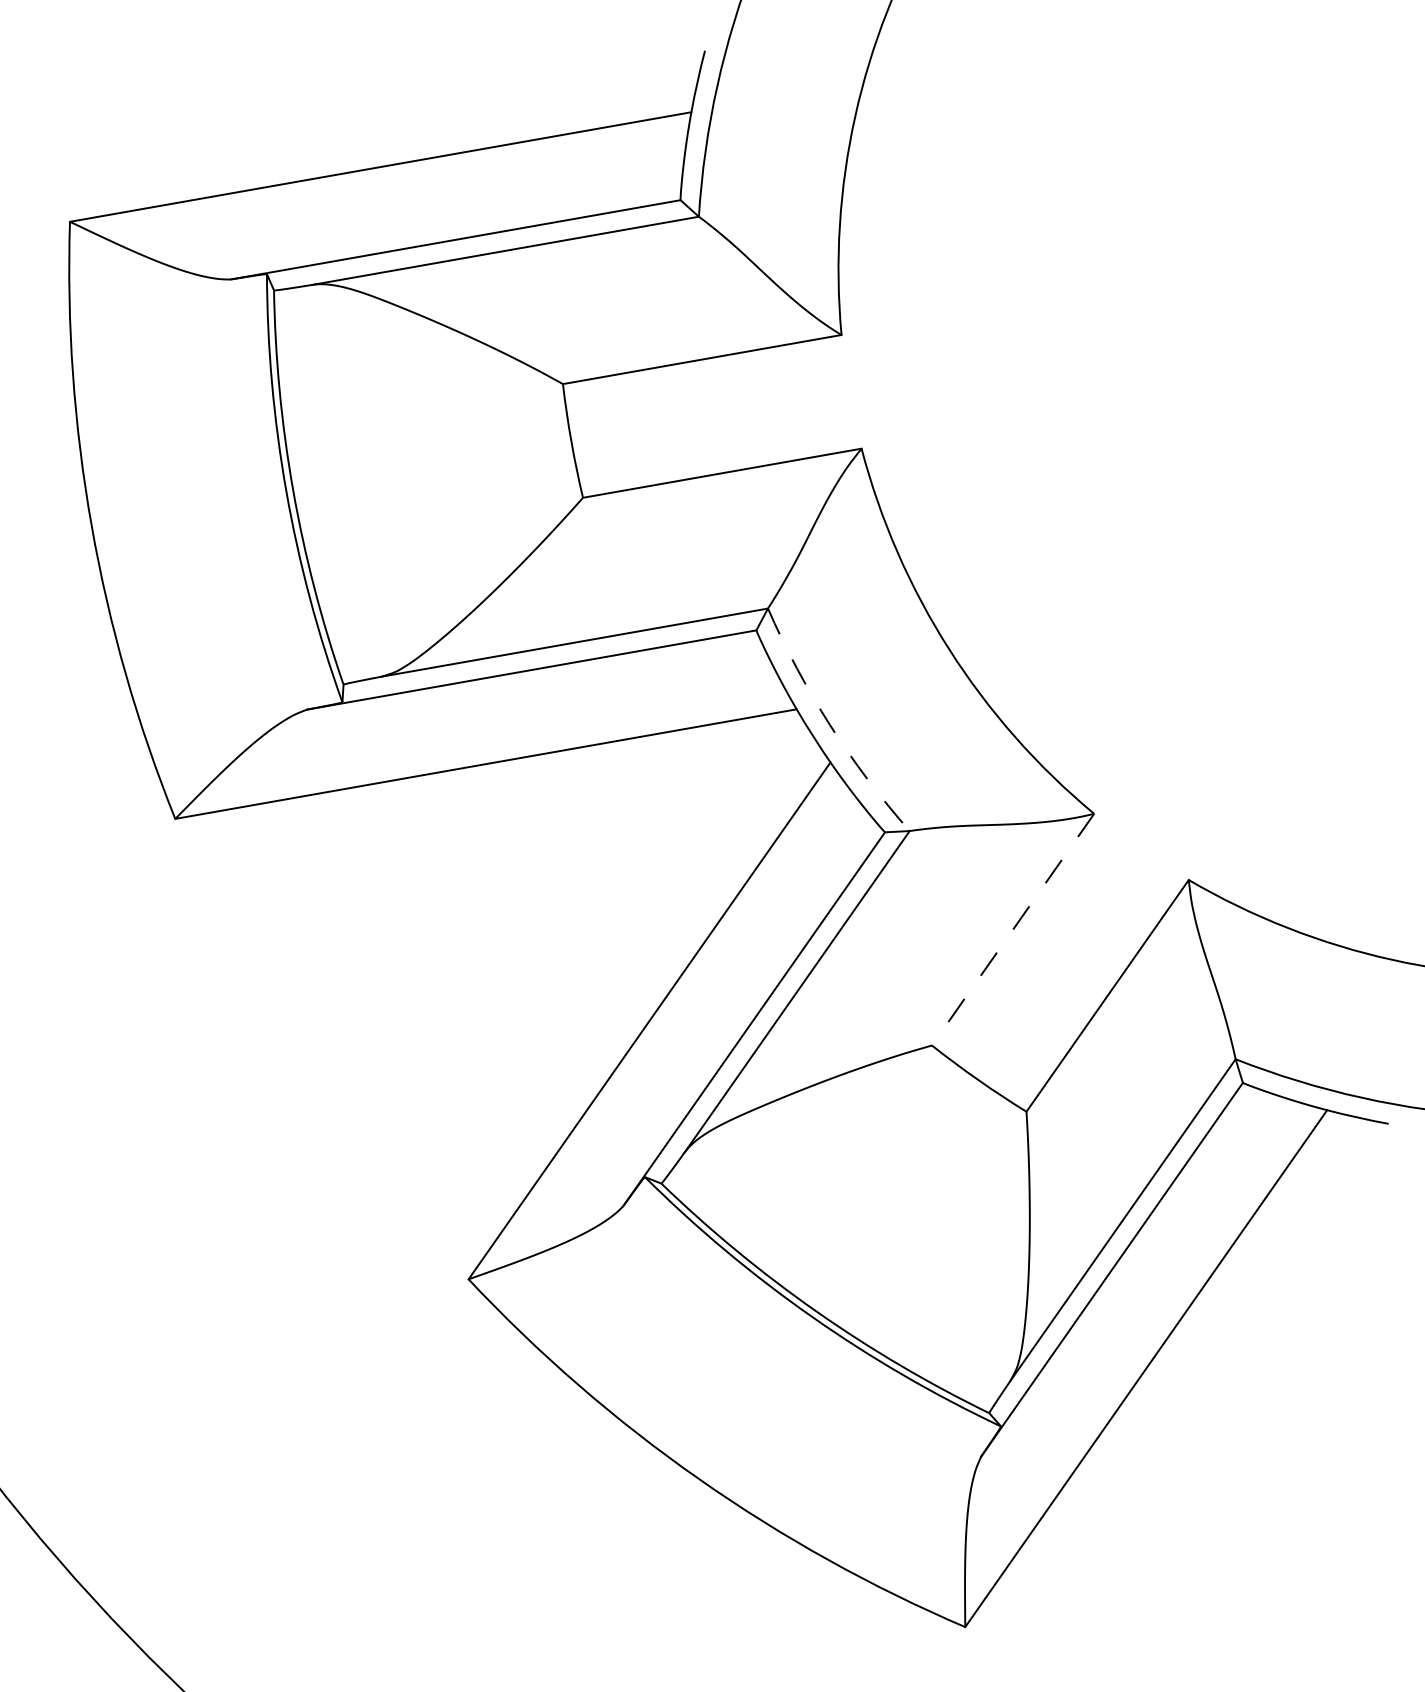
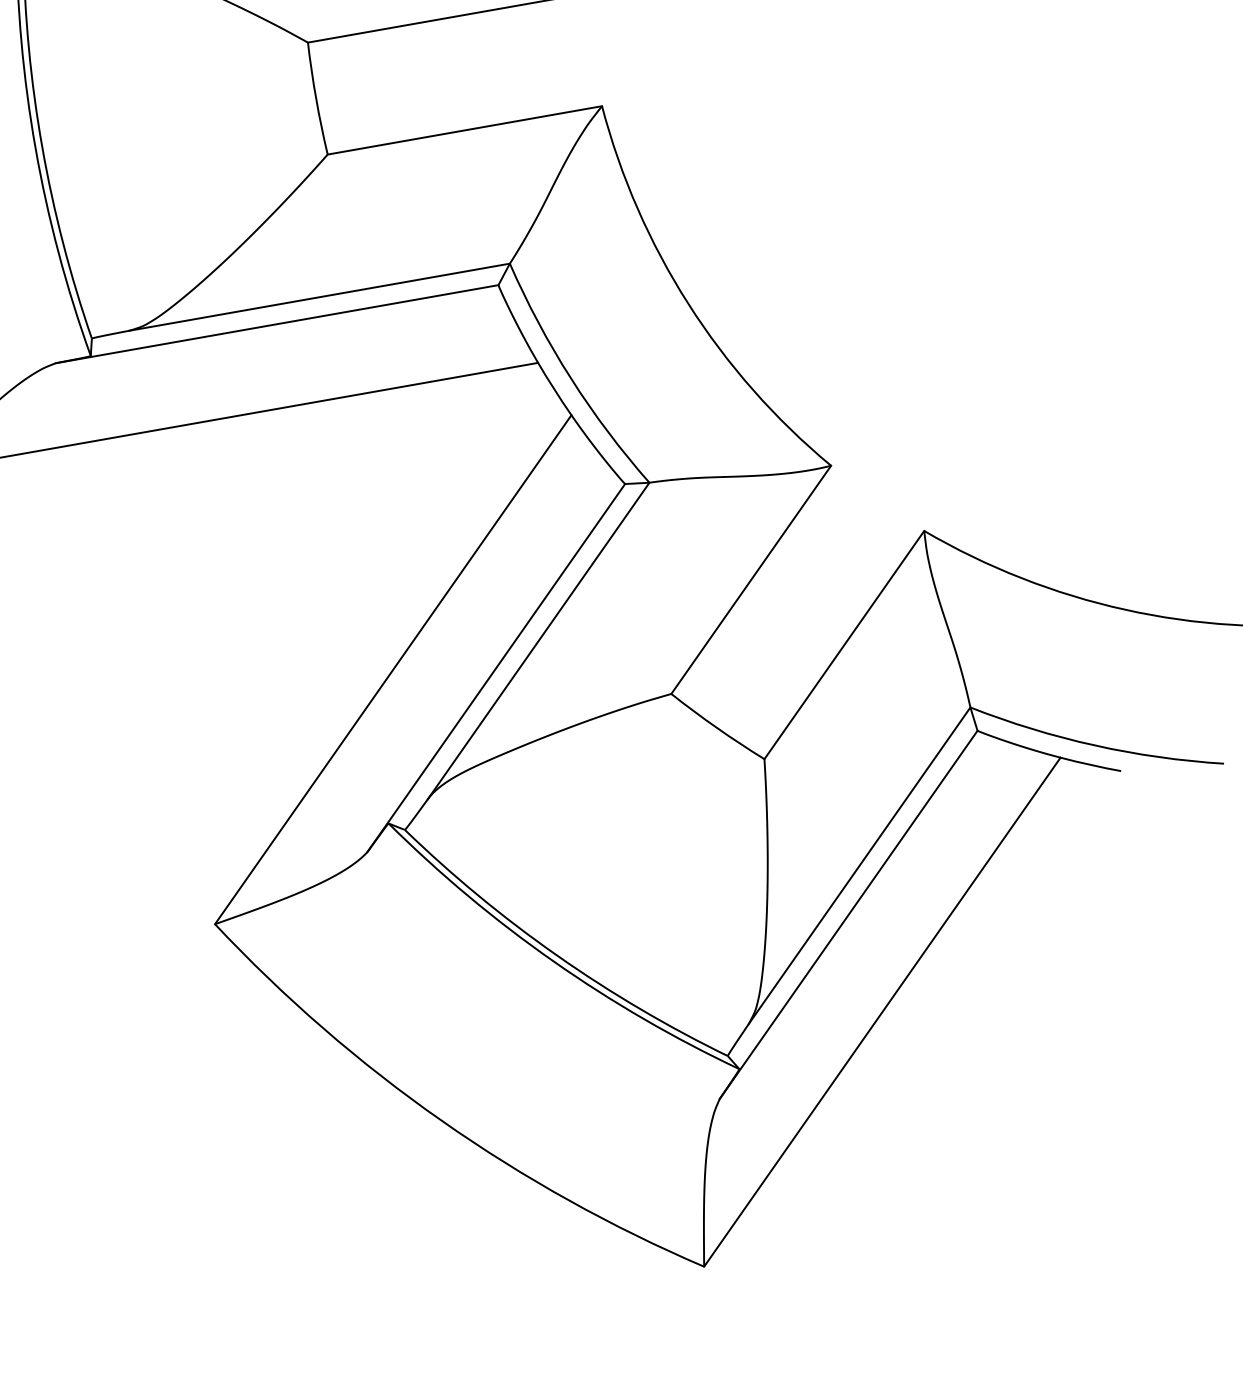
arc: (830, 725) -> (571, 378), dashed -> solid
line: (1012, 930) -> (750, 580), dashed -> solid

